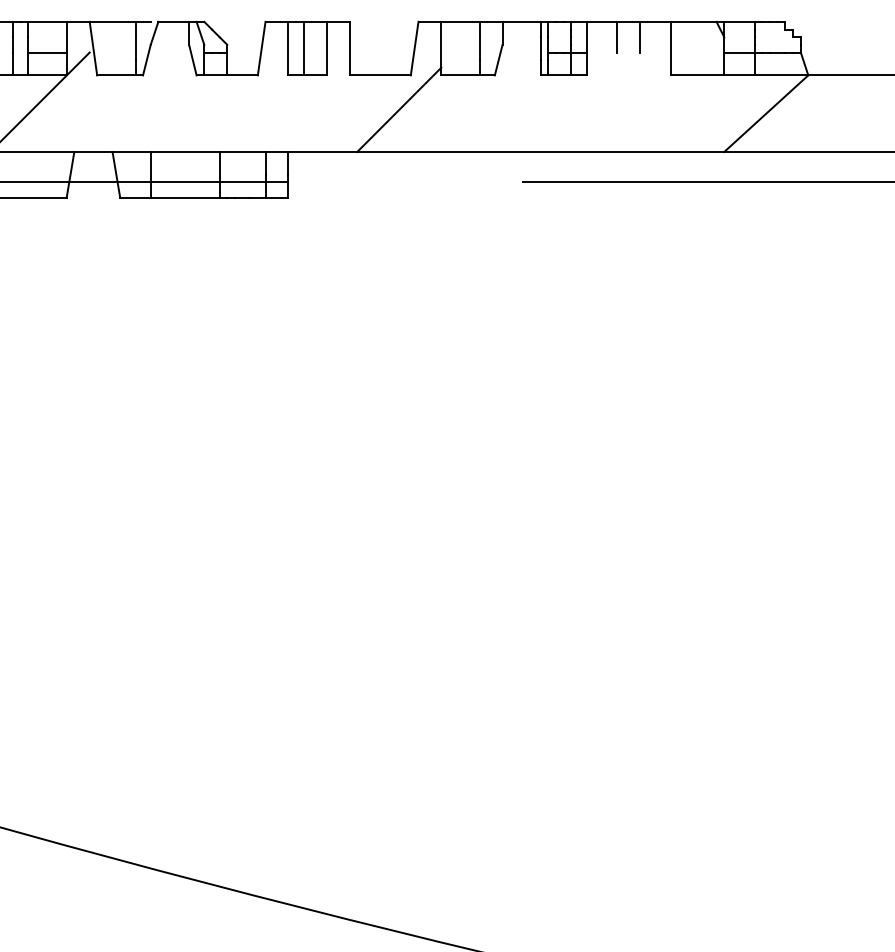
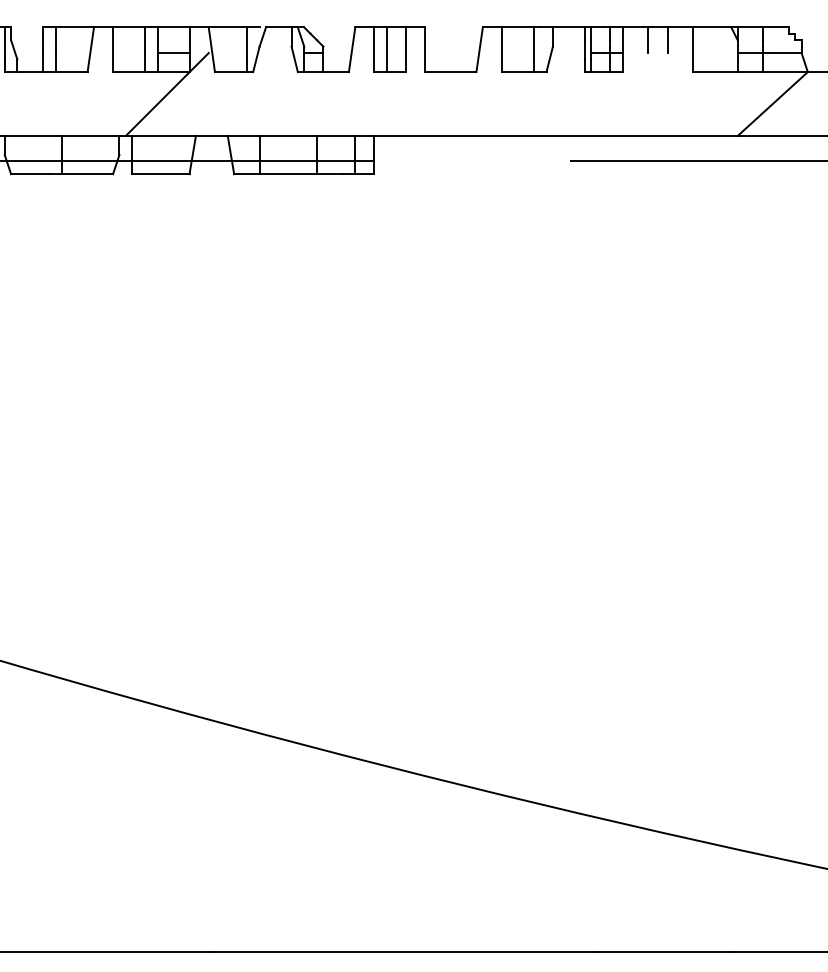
line: (398, 109) -> (466, 100), removed

